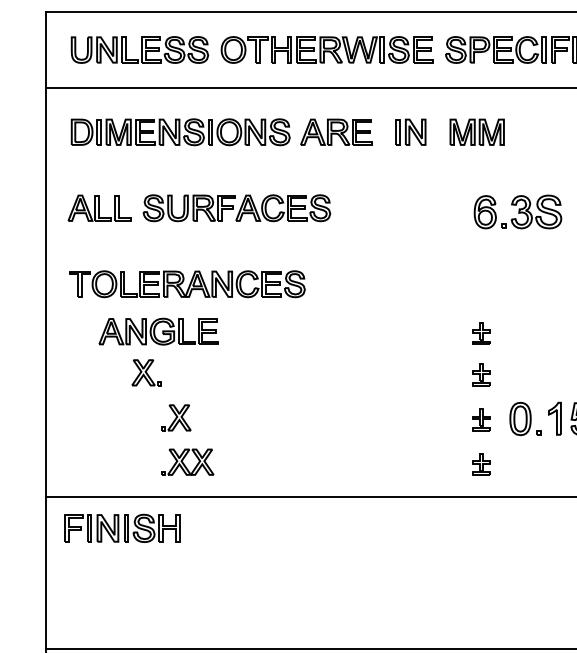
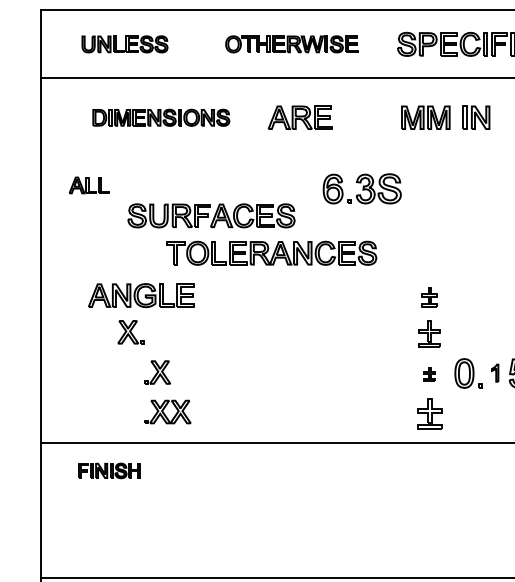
part: (139, 49) -> (124, 43), size x0.7
part: (326, 49) -> (291, 43), size x0.7
part: (410, 131) -> (476, 117), moved
part: (180, 132) -> (161, 117), size x0.7
part: (99, 207) -> (88, 184), size x0.7
part: (236, 208) -> (211, 216), moved
part: (517, 211) -> (361, 188), moved
part: (187, 284) -> (271, 253), moved
part: (481, 374) -> (429, 333), size x1.4
part: (554, 418) -> (494, 373), size x0.6
part: (481, 419) -> (429, 373), size x0.7
part: (481, 464) -> (429, 414), size x1.6
part: (122, 527) -> (109, 470), size x0.6

